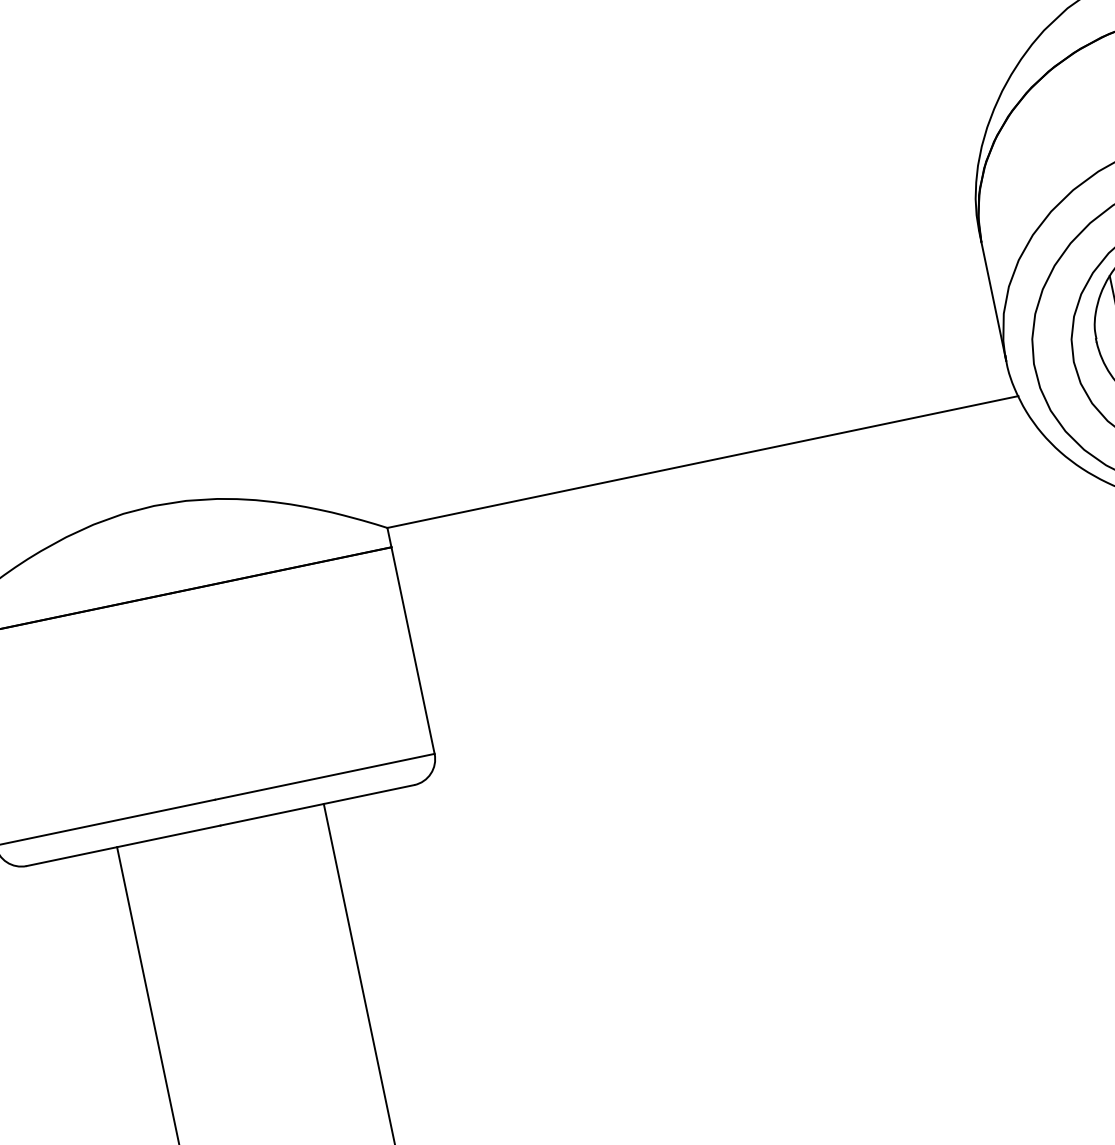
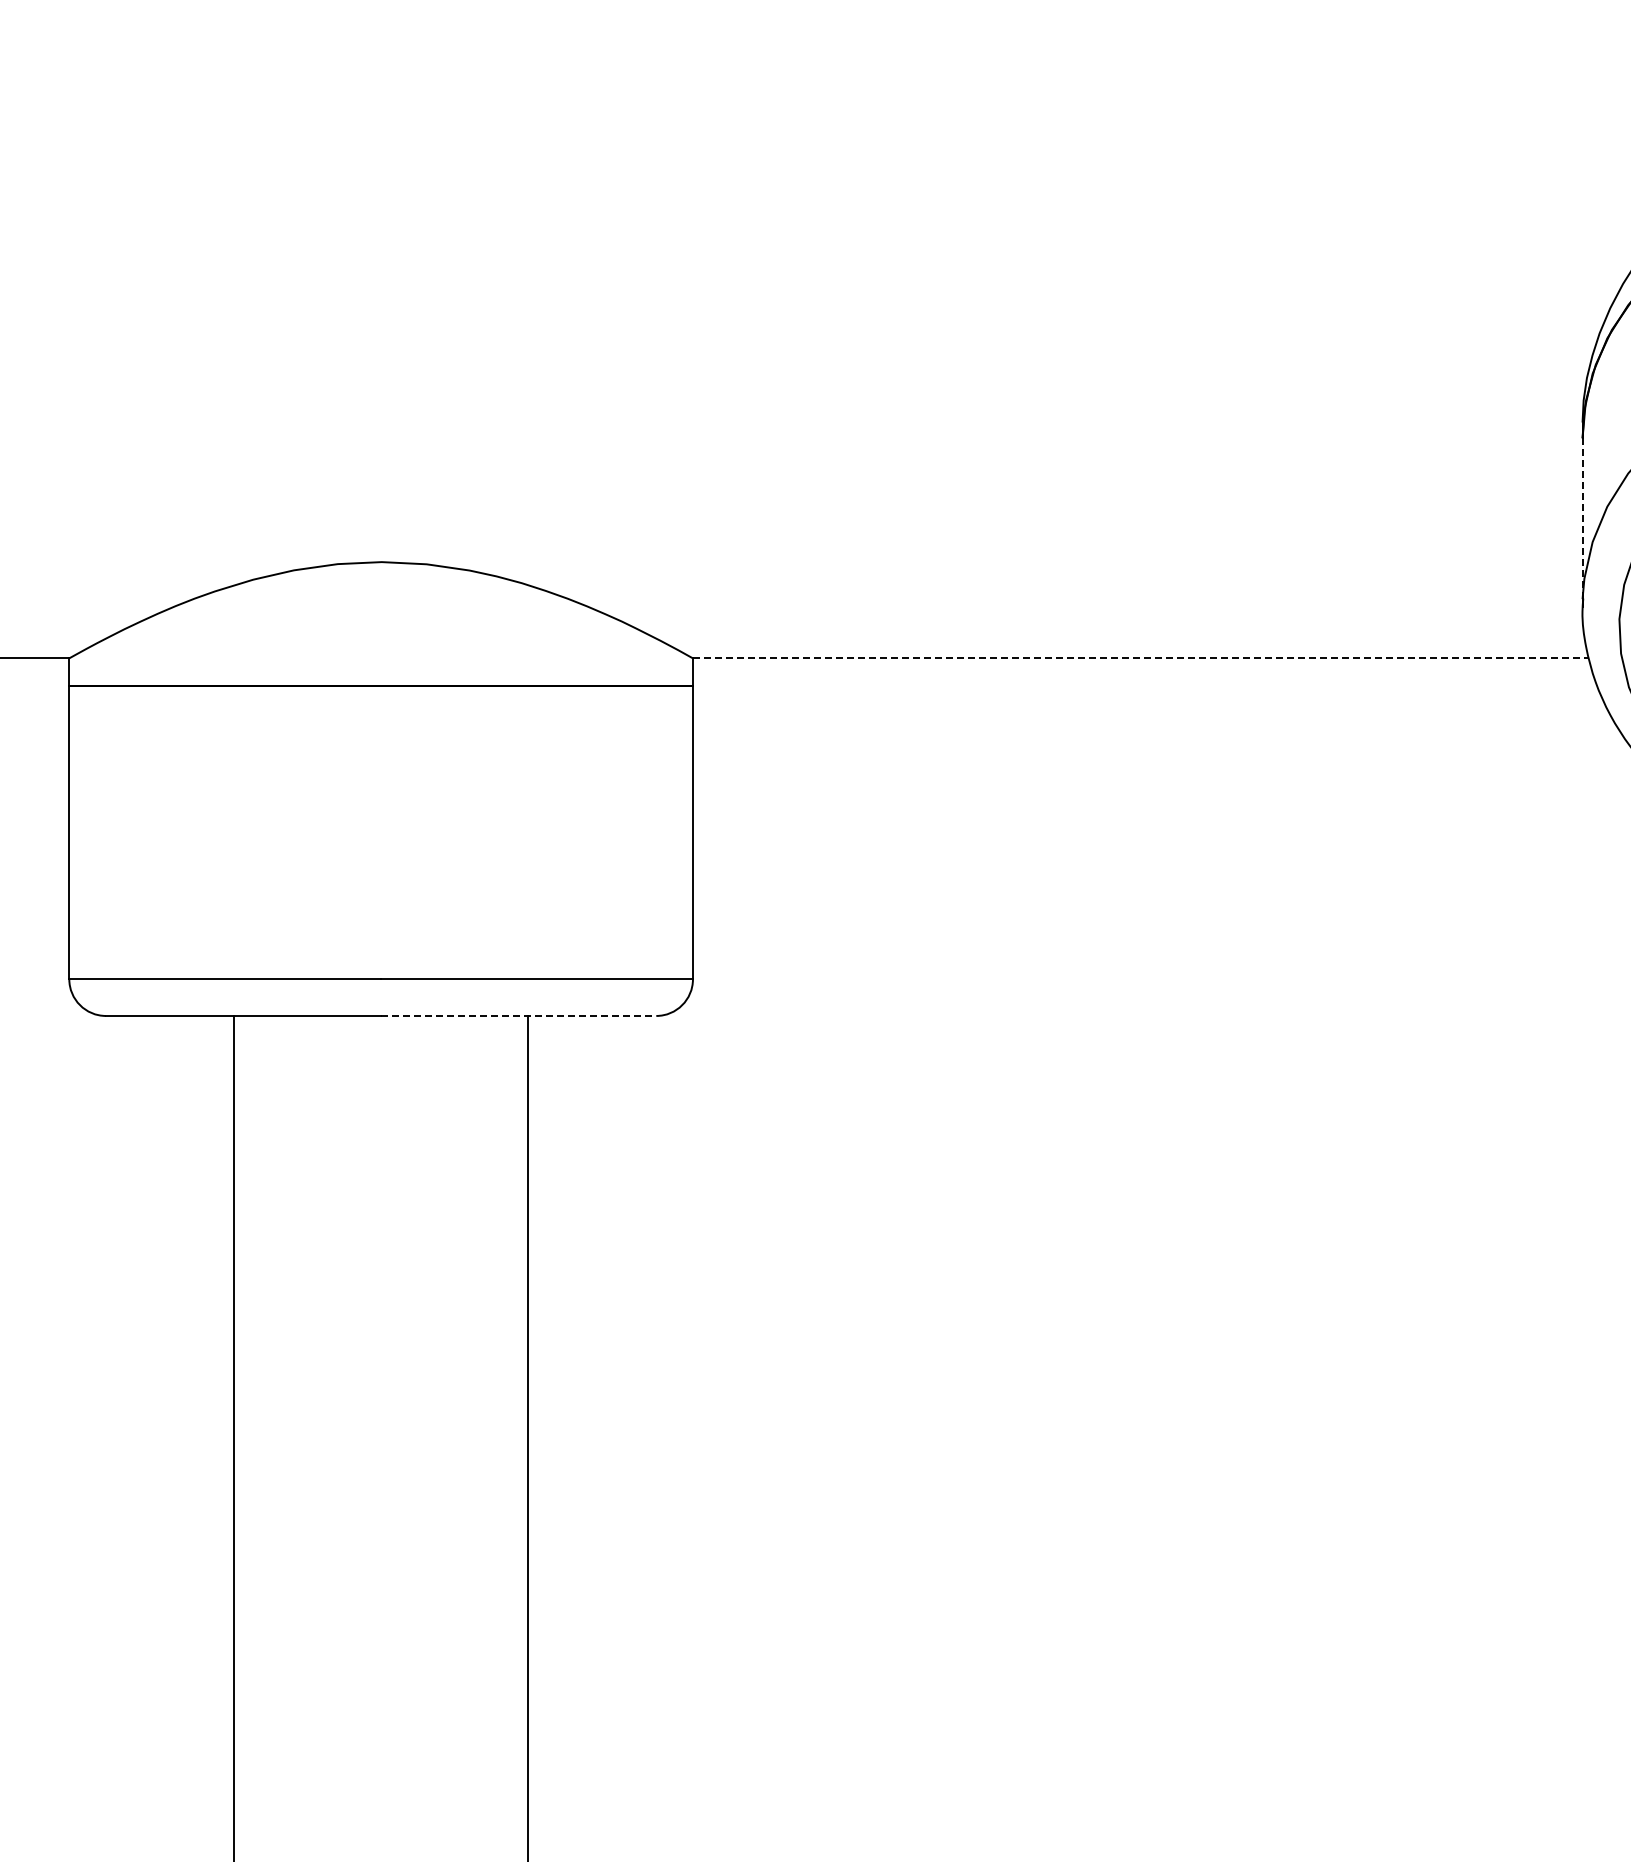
line: (993, 302) -> (1582, 523), solid -> dashed
line: (703, 462) -> (1141, 658), solid -> dashed
line: (317, 805) -> (518, 1015), solid -> dashed

